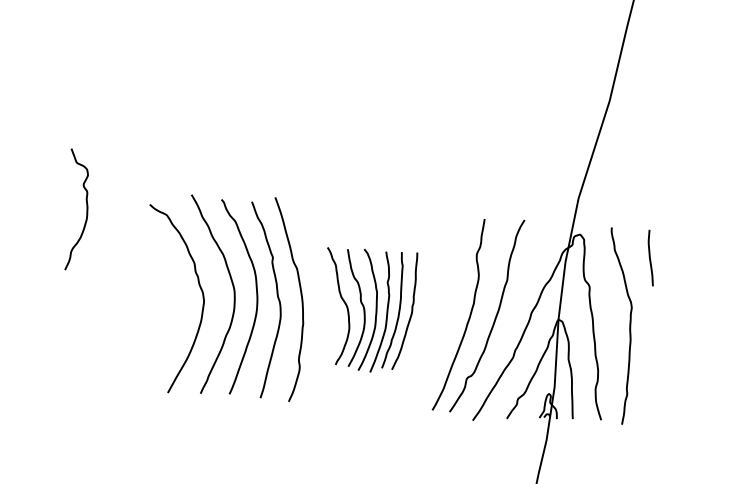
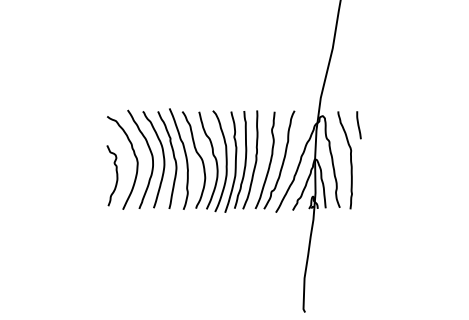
curve: (85, 209) -> (116, 175), moved
part: (367, 310) -> (219, 161), size x1.67

